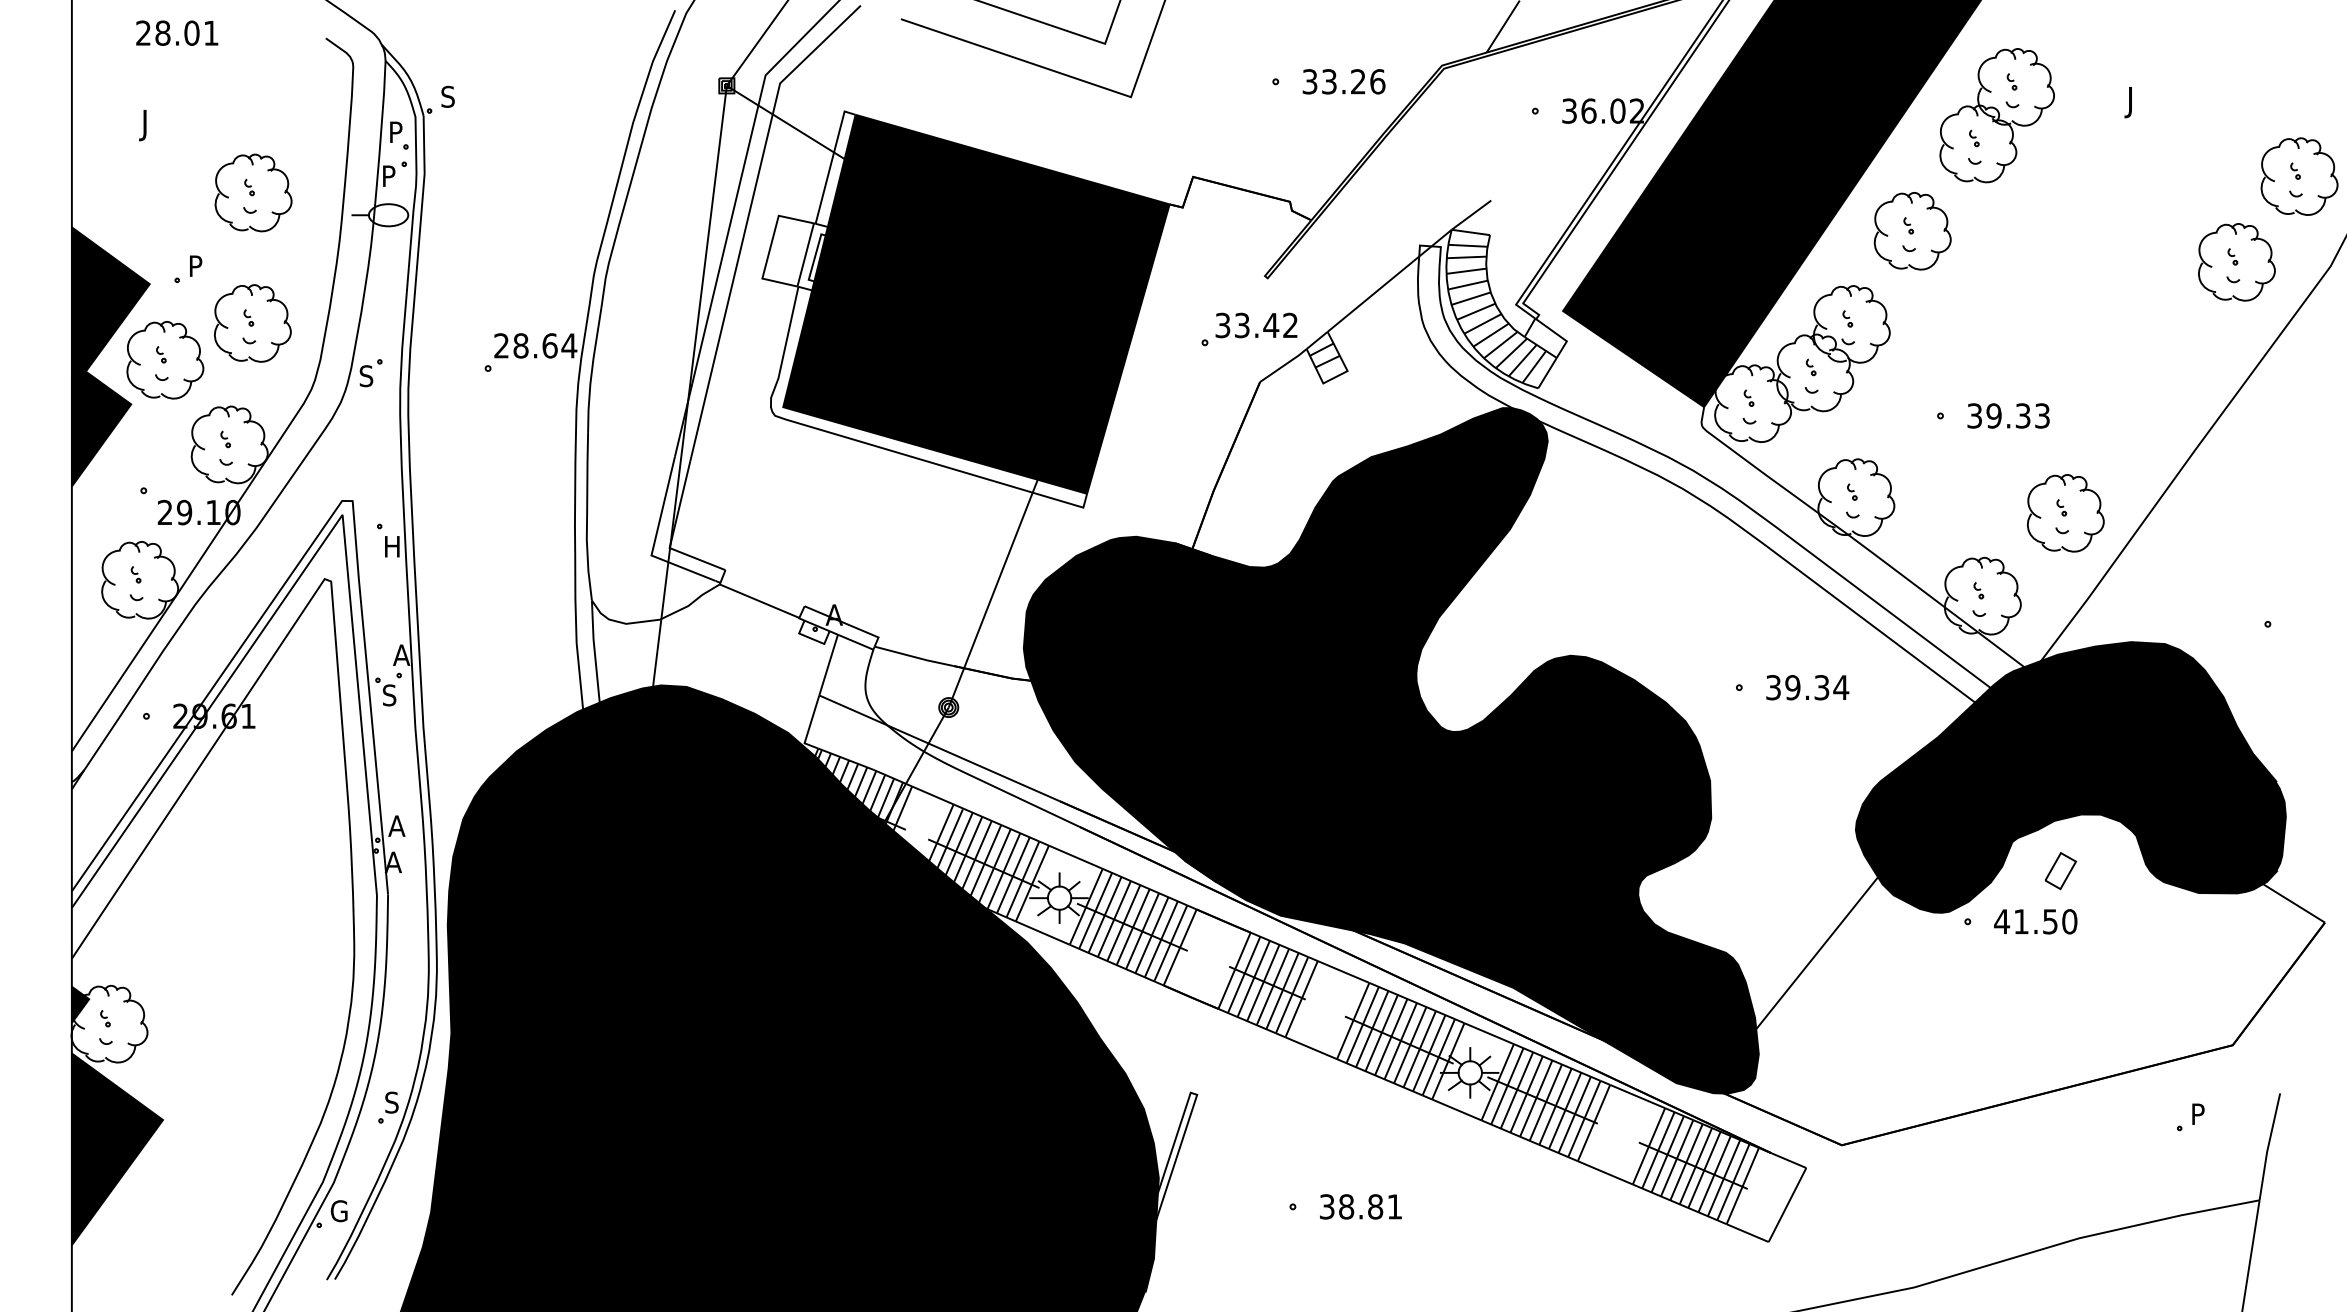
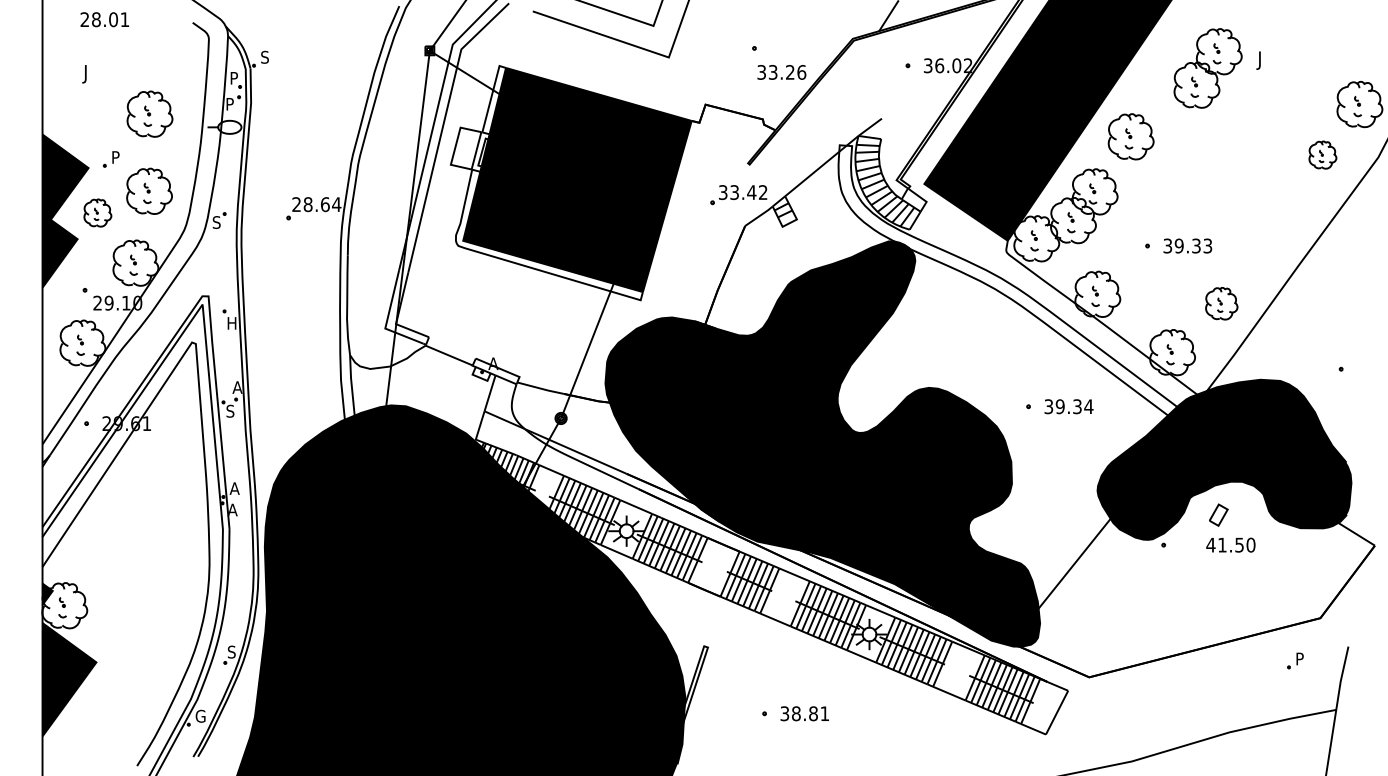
text: (1343, 81) -> (781, 72), moved
part: (1996, 115) -> (1207, 68), moved
part: (2236, 261) -> (1322, 154), size x0.6
part: (164, 359) -> (97, 212), size x0.6
part: (2065, 513) -> (1221, 303), size x0.7
text: (2035, 920) -> (1230, 544), moved

